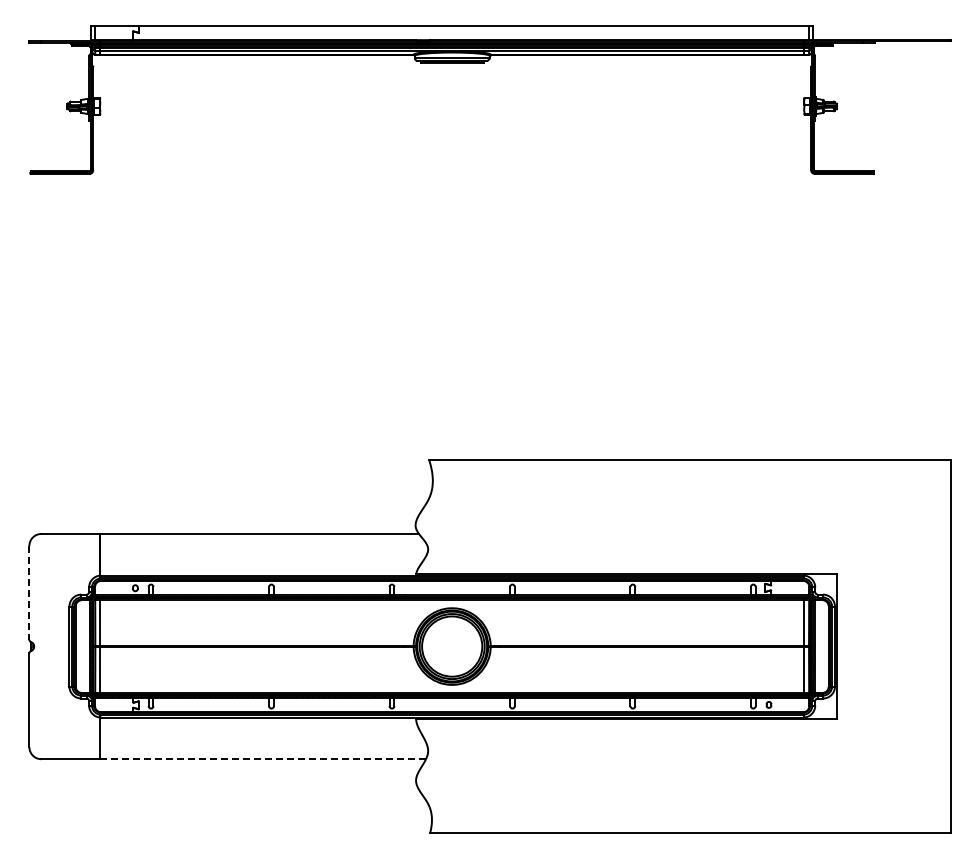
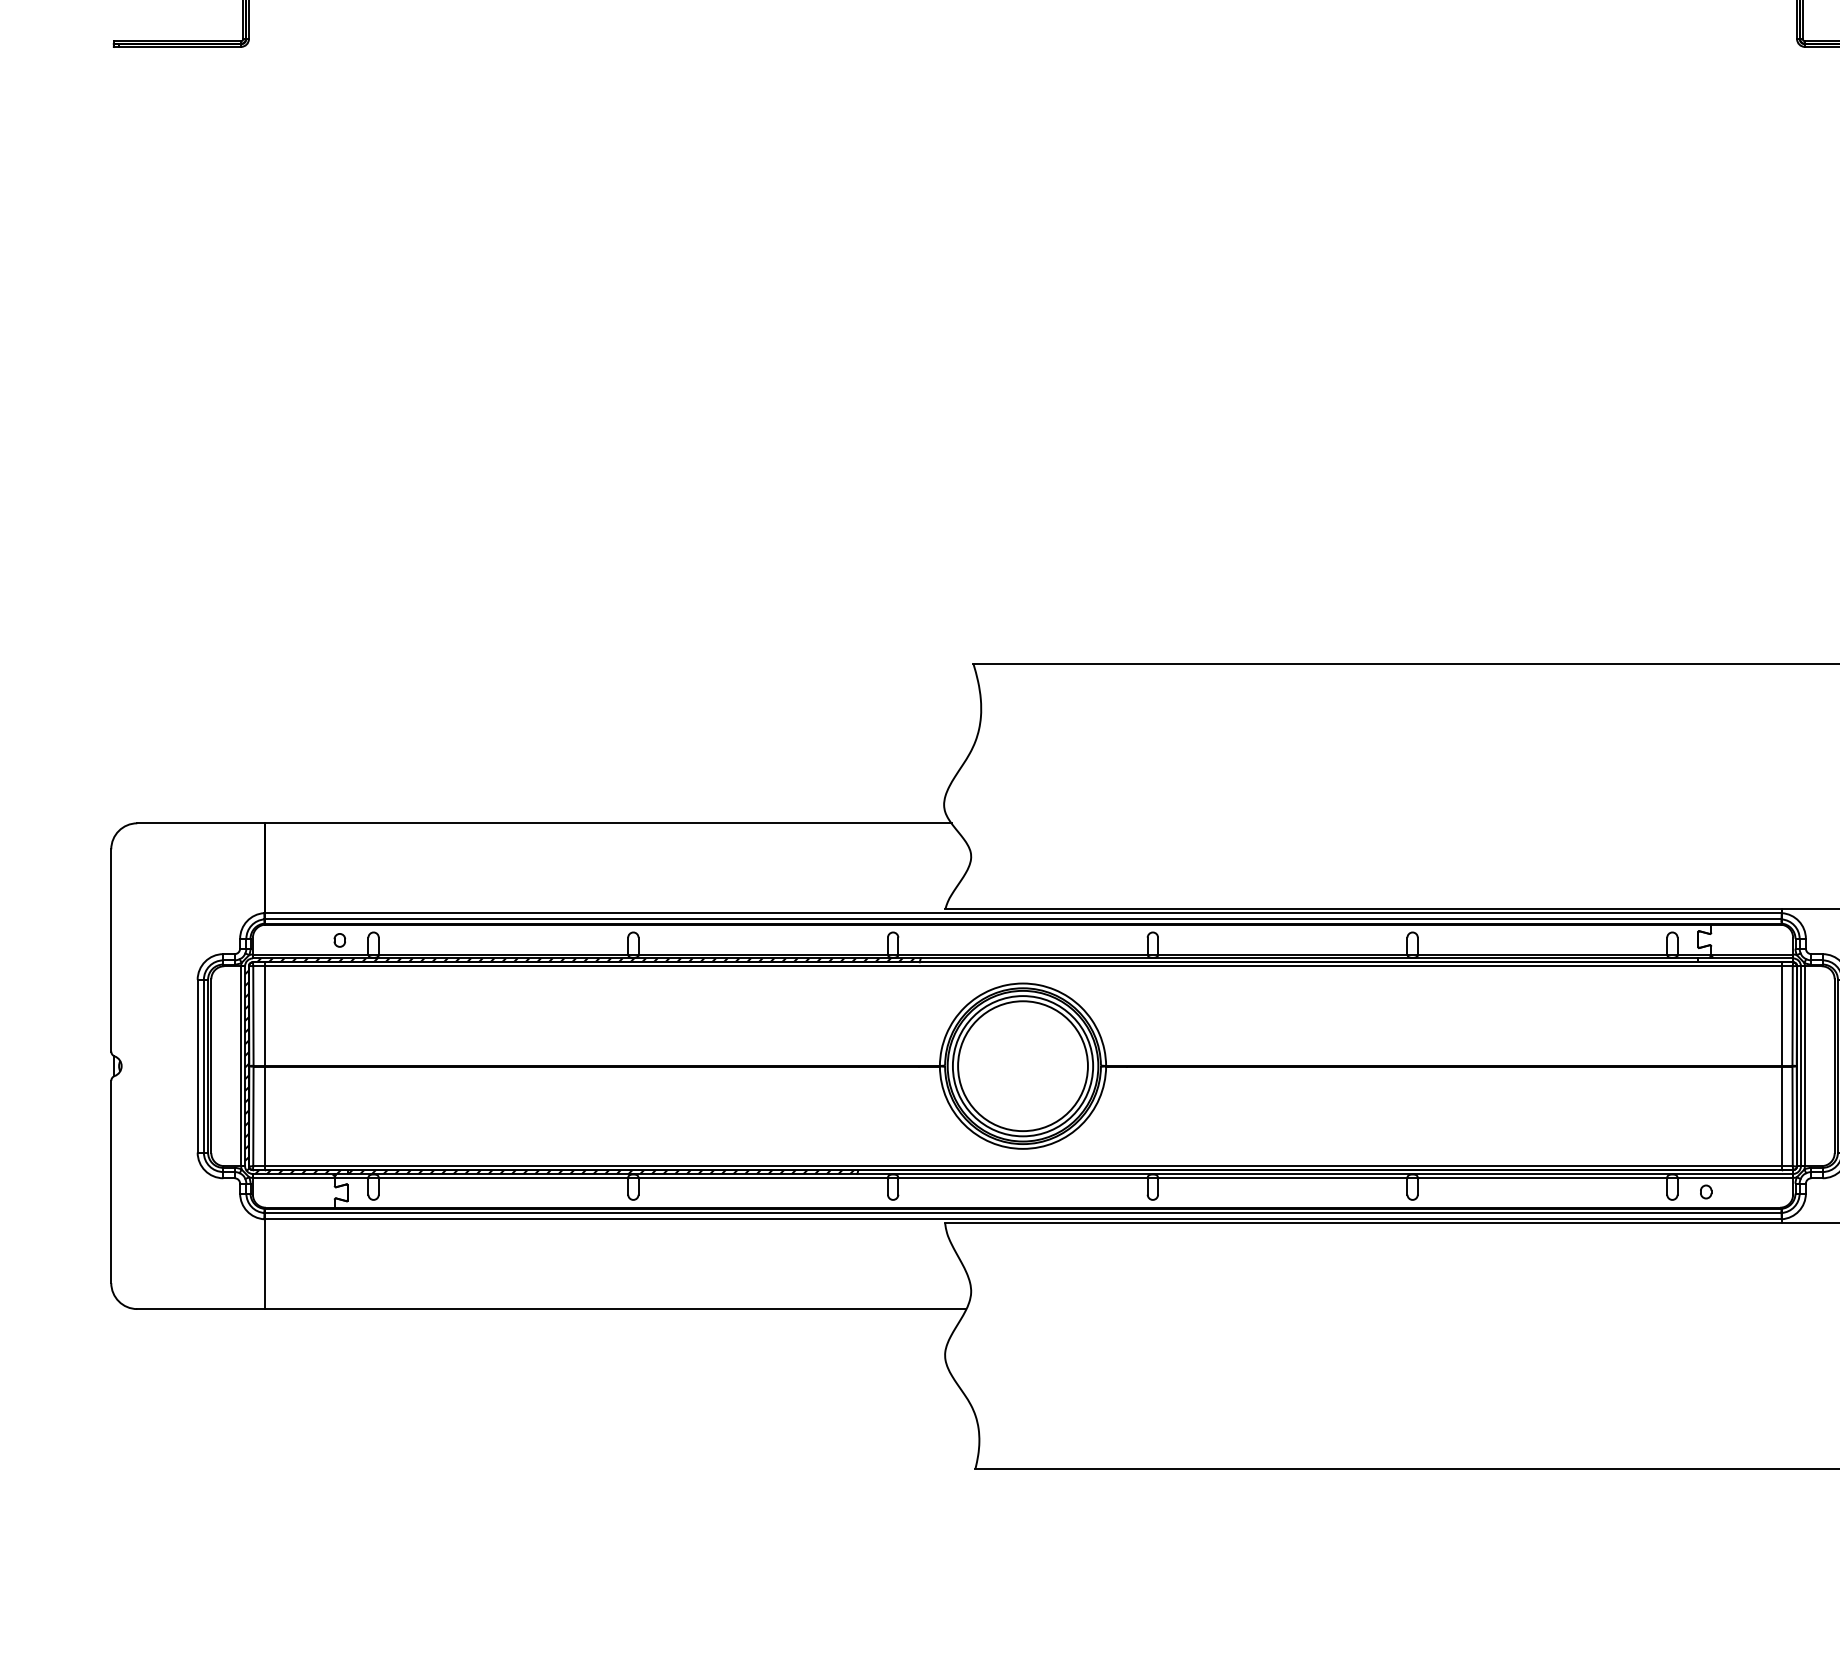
line: (29, 592) -> (111, 949), dashed -> solid
line: (263, 759) -> (616, 1309), dashed -> solid

